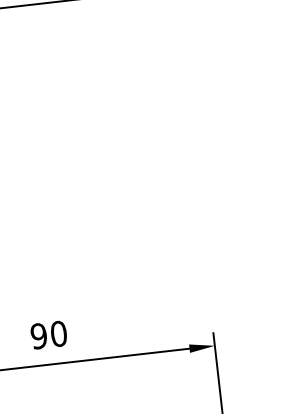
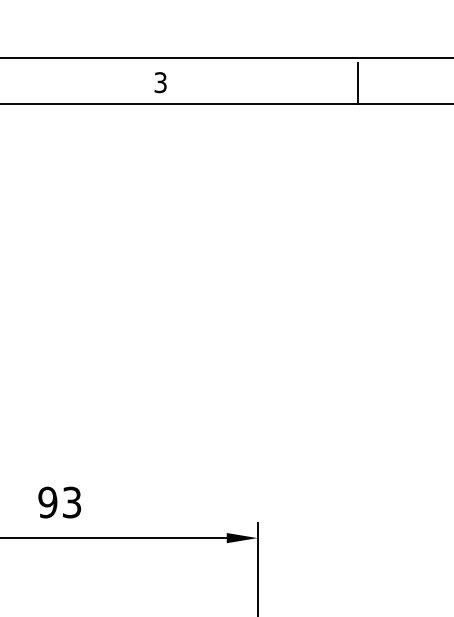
text: (58, 333) -> (71, 502), 90 -> 93

